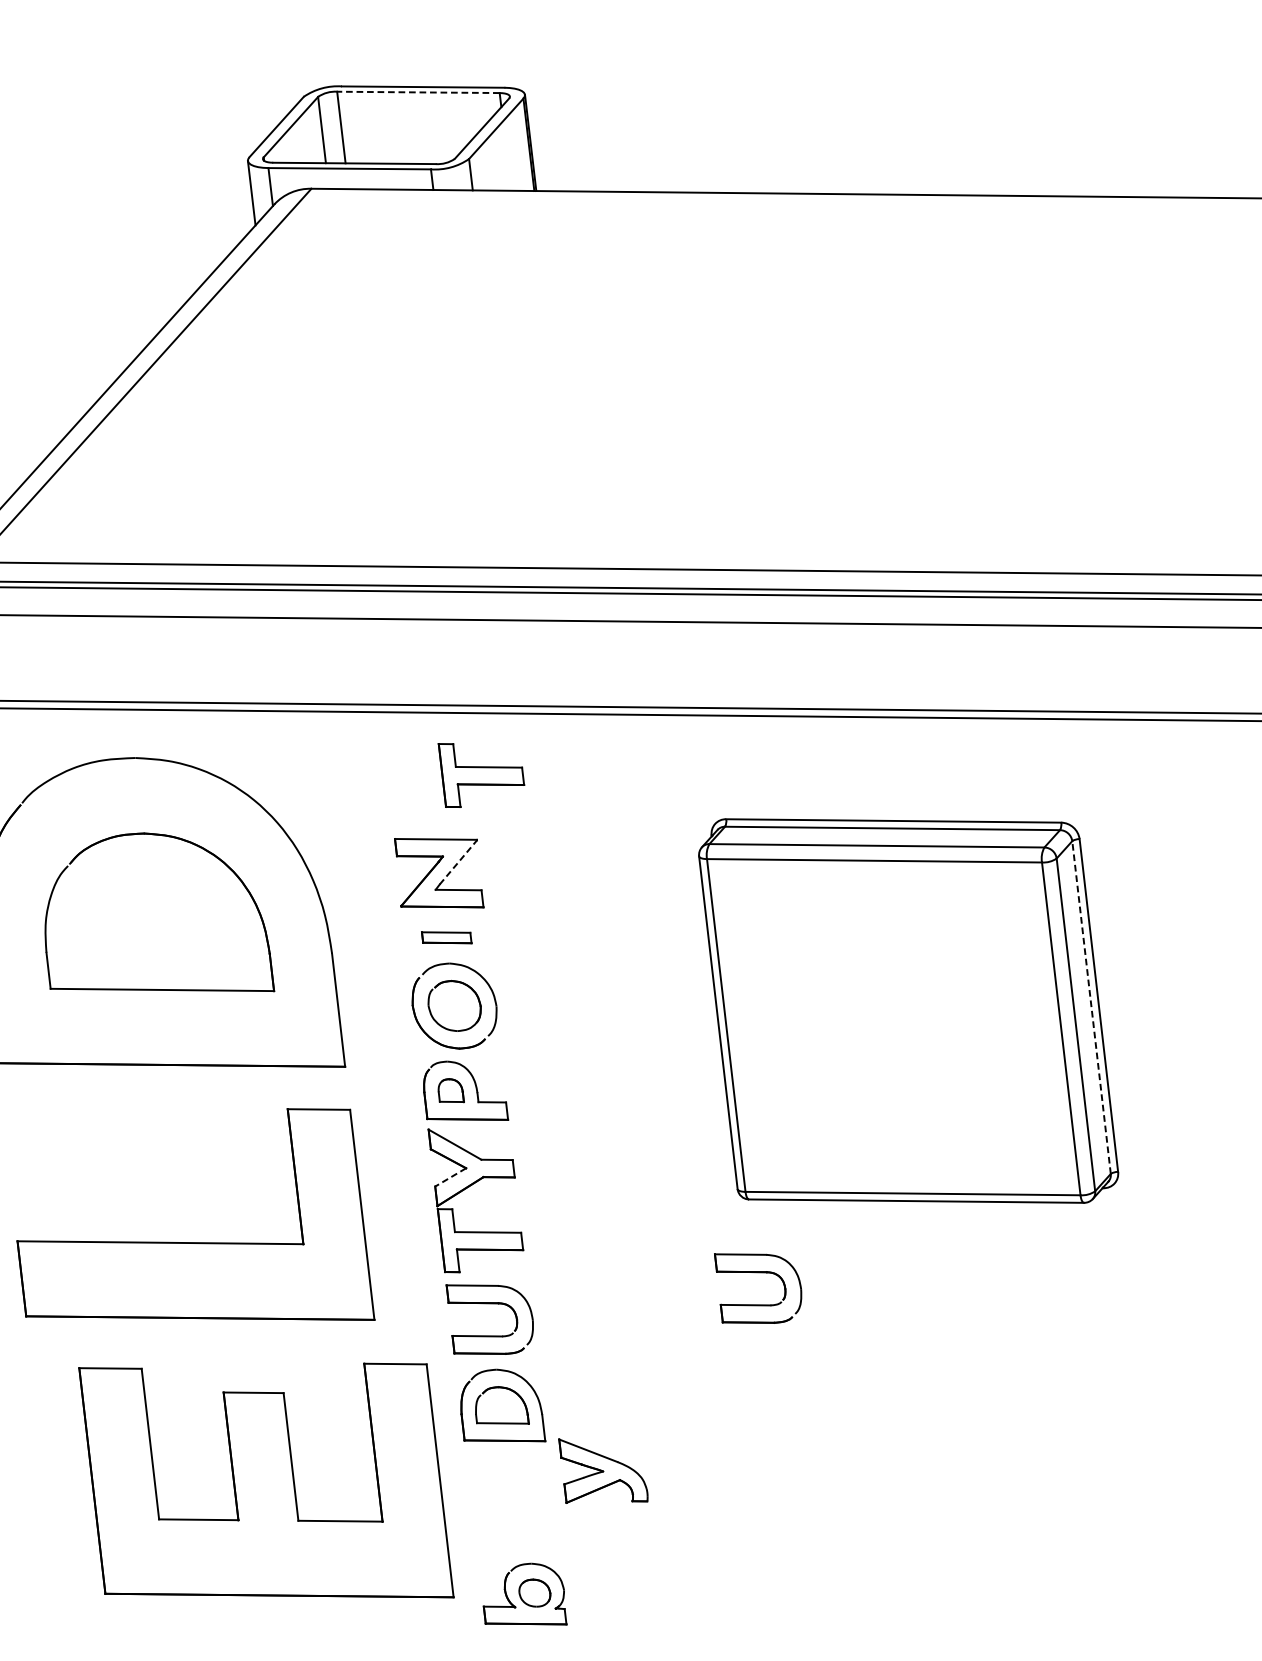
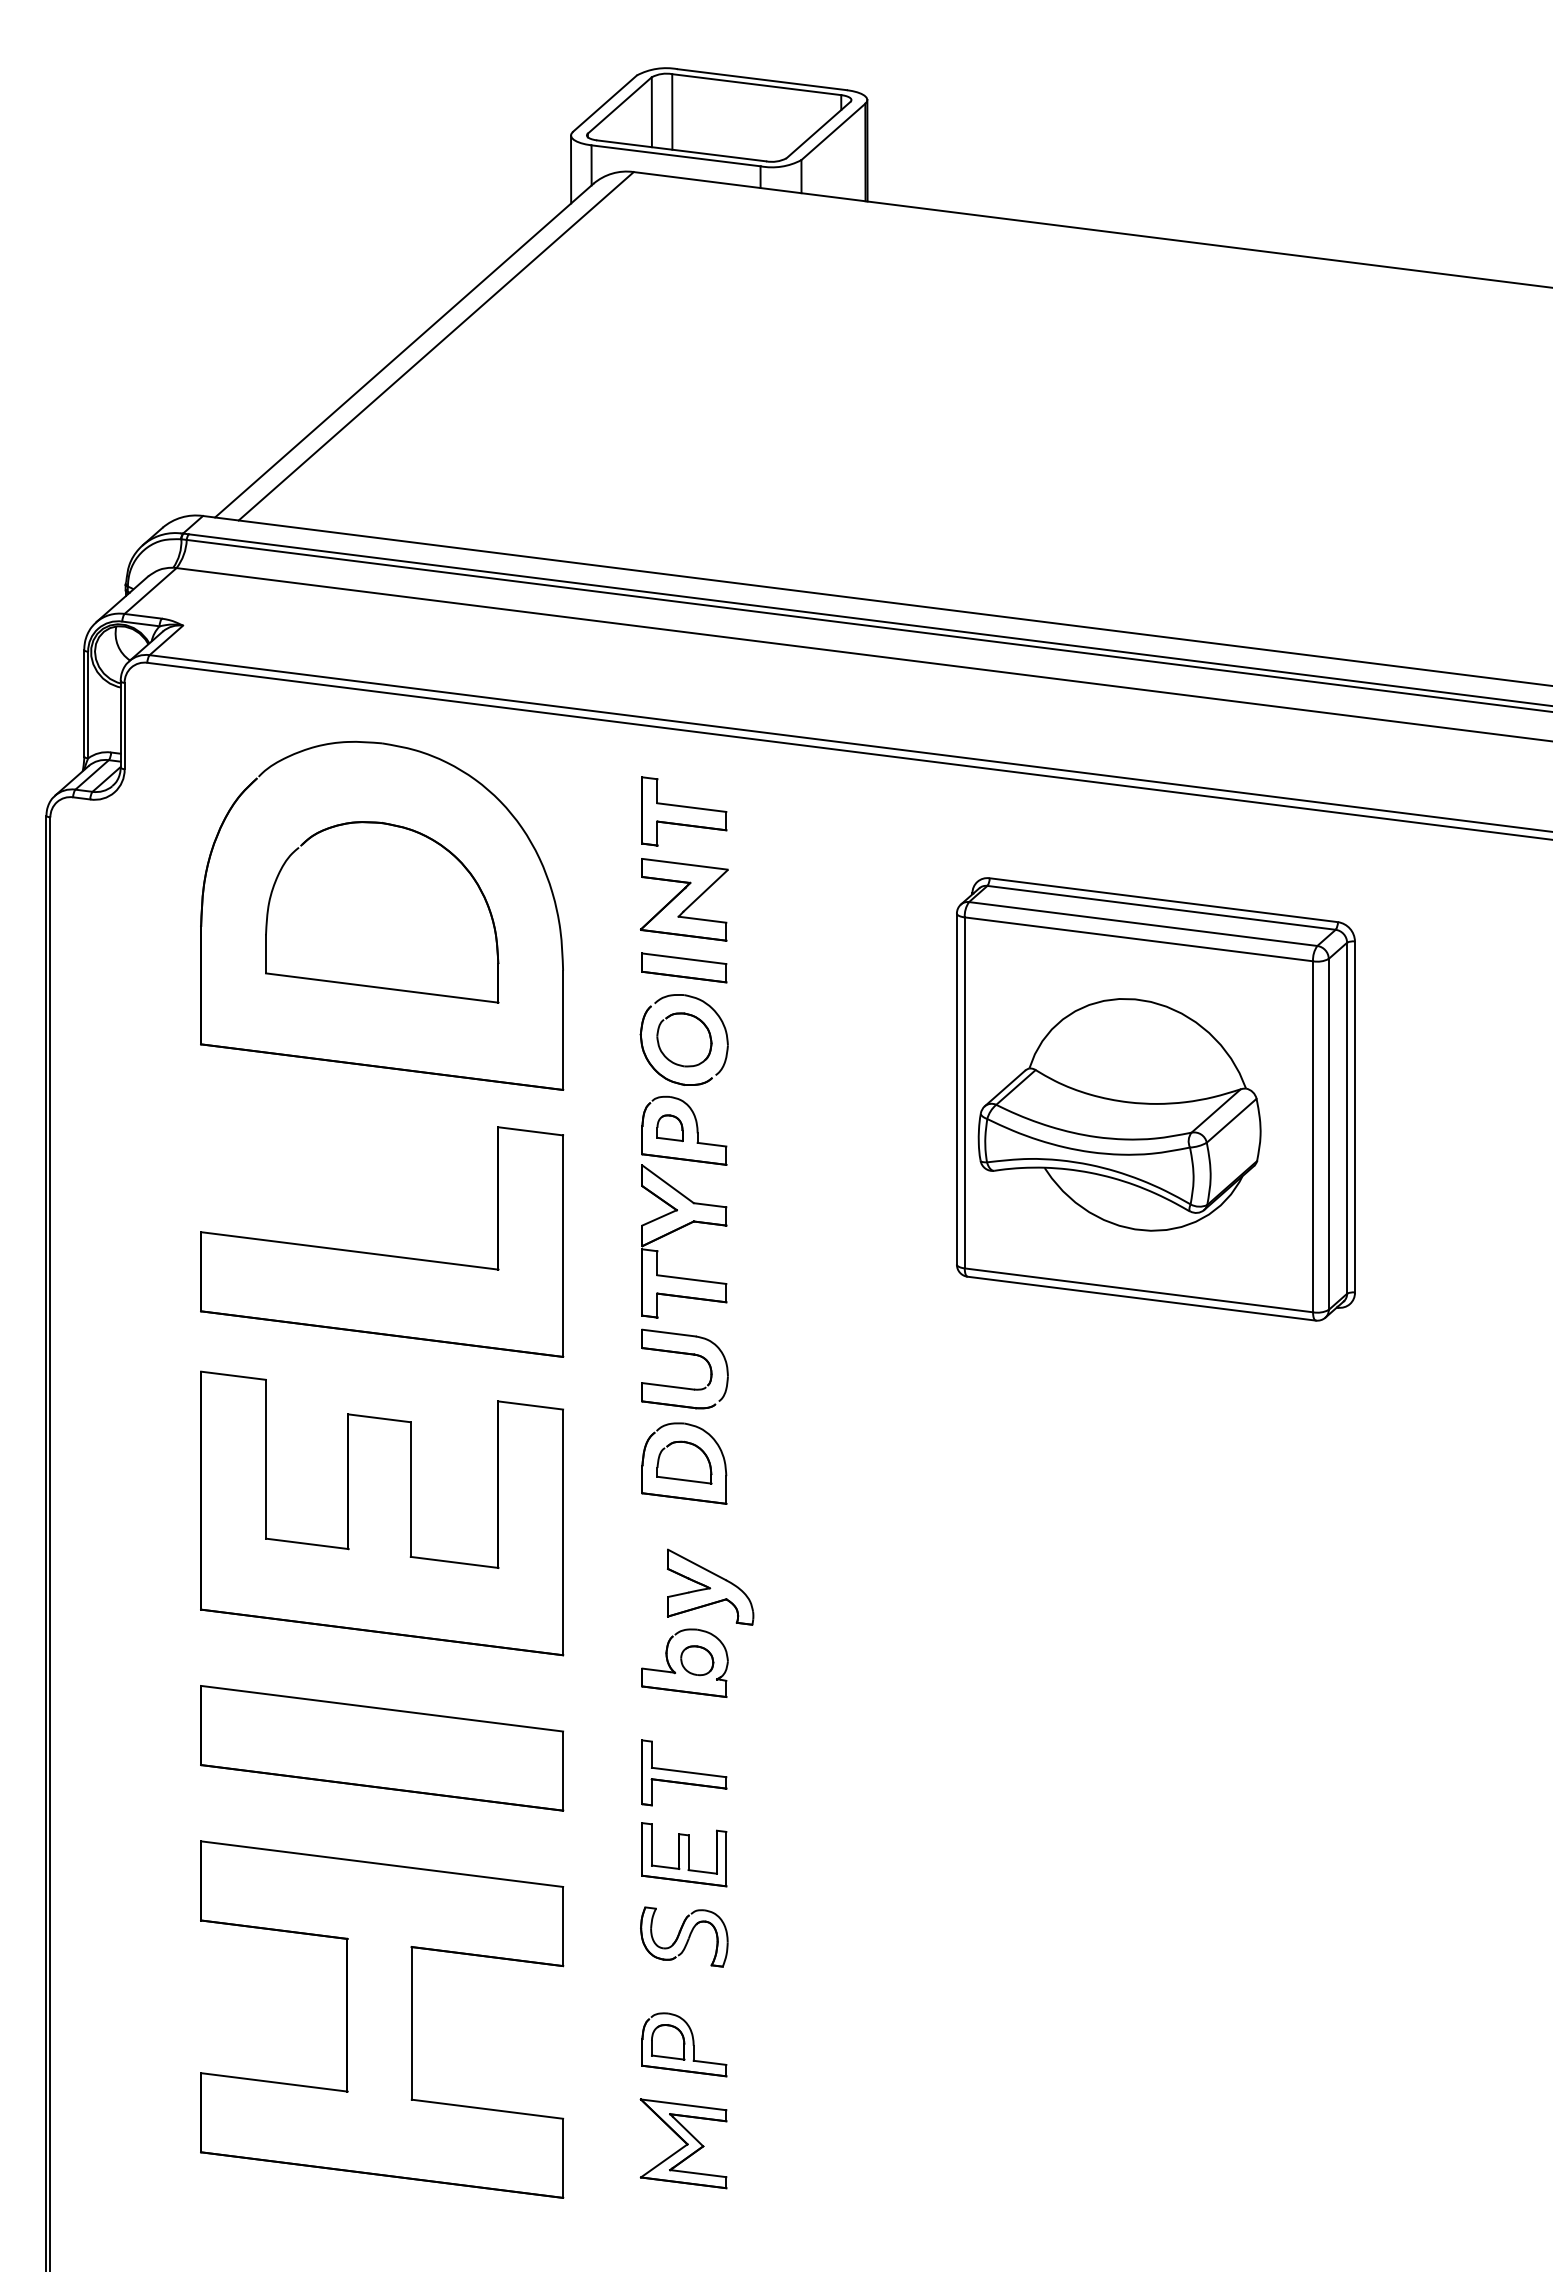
line: (418, 92) -> (756, 84), dashed -> solid
part: (482, 771) -> (684, 811), moved
line: (458, 862) -> (705, 890), dashed -> solid
part: (446, 937) -> (684, 967), size x1.67
line: (1091, 1007) -> (1347, 1118), dashed -> solid
part: (875, 1028) -> (1119, 1114), added
line: (450, 1177) -> (659, 1217), dashed -> solid
part: (757, 1273) -> (967, 1354), removed
part: (603, 1469) -> (710, 1586), moved
part: (266, 1482) -> (382, 1513), moved

